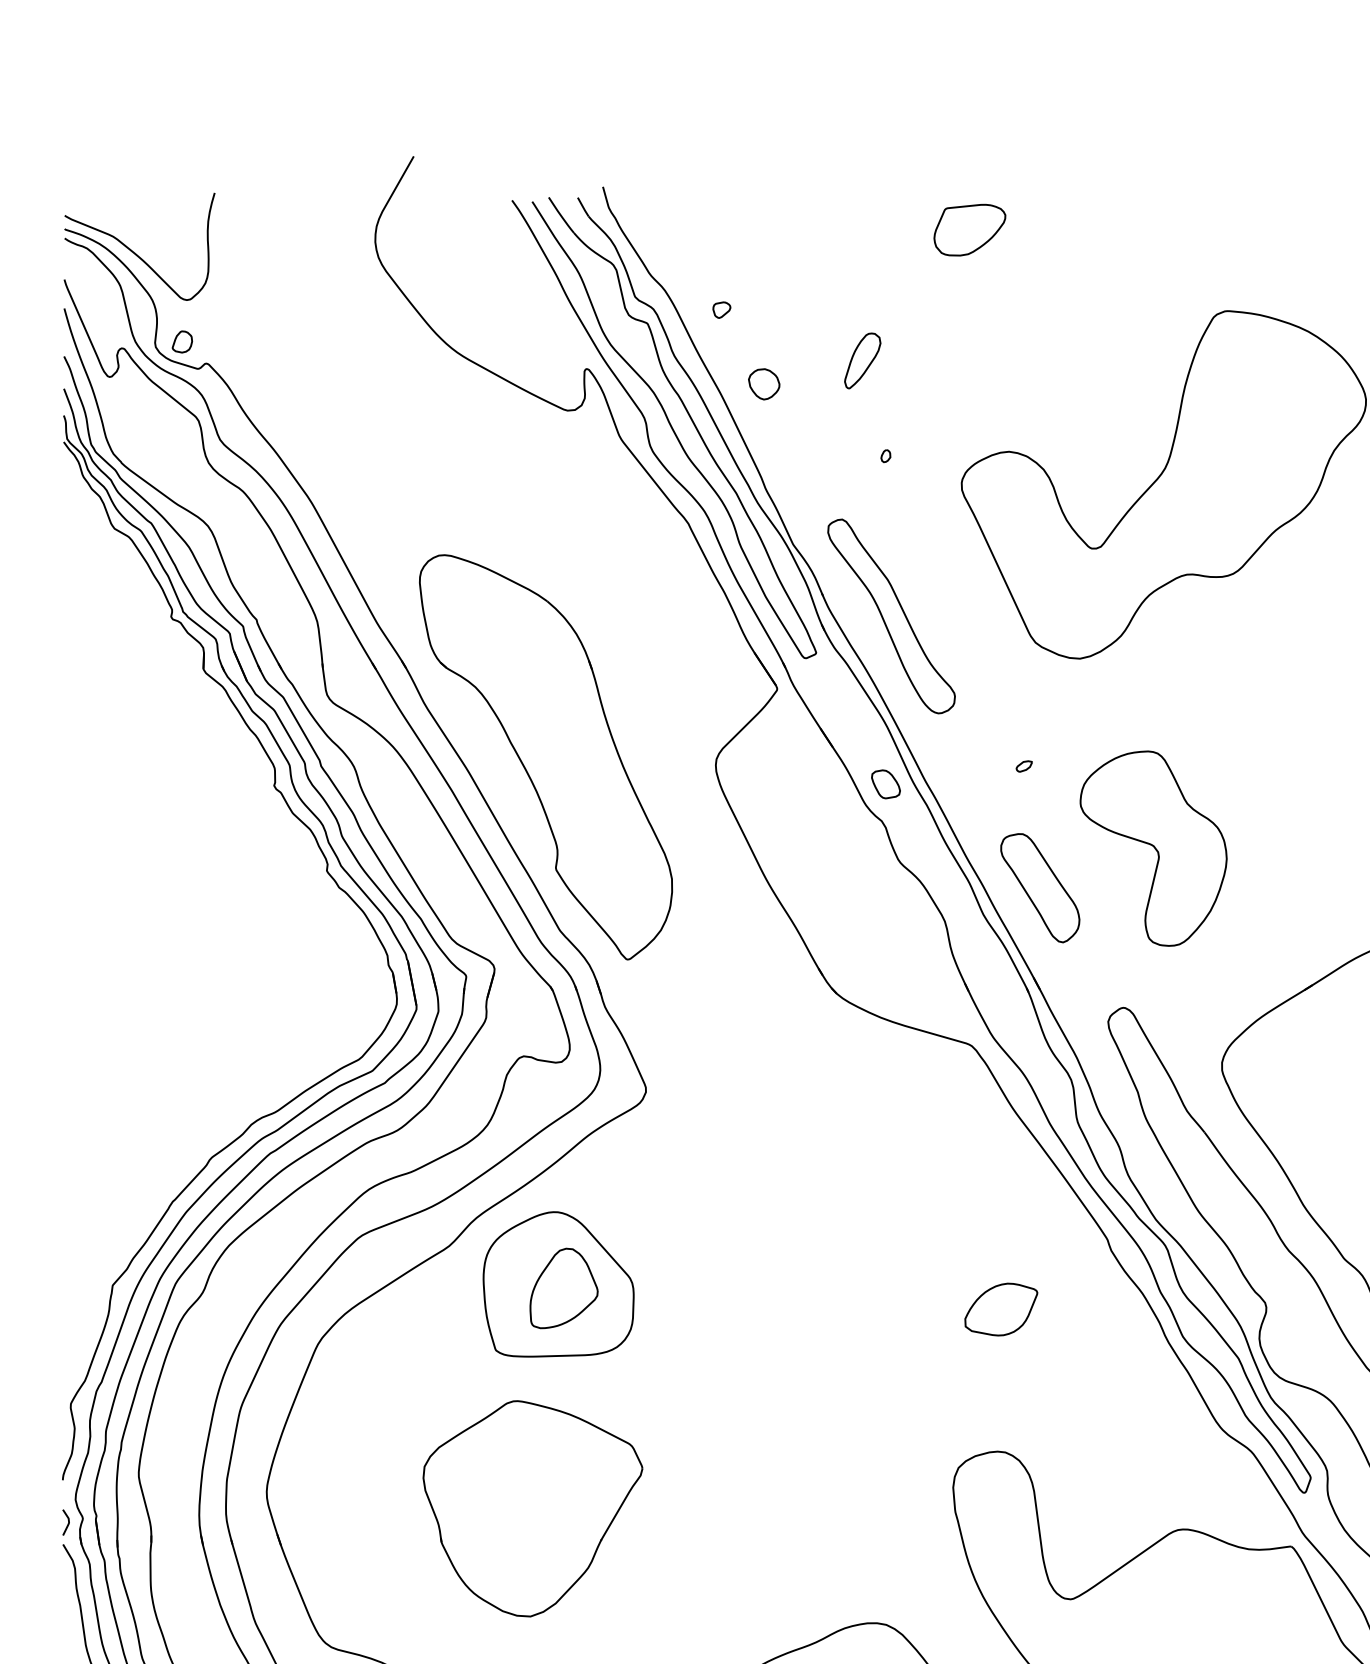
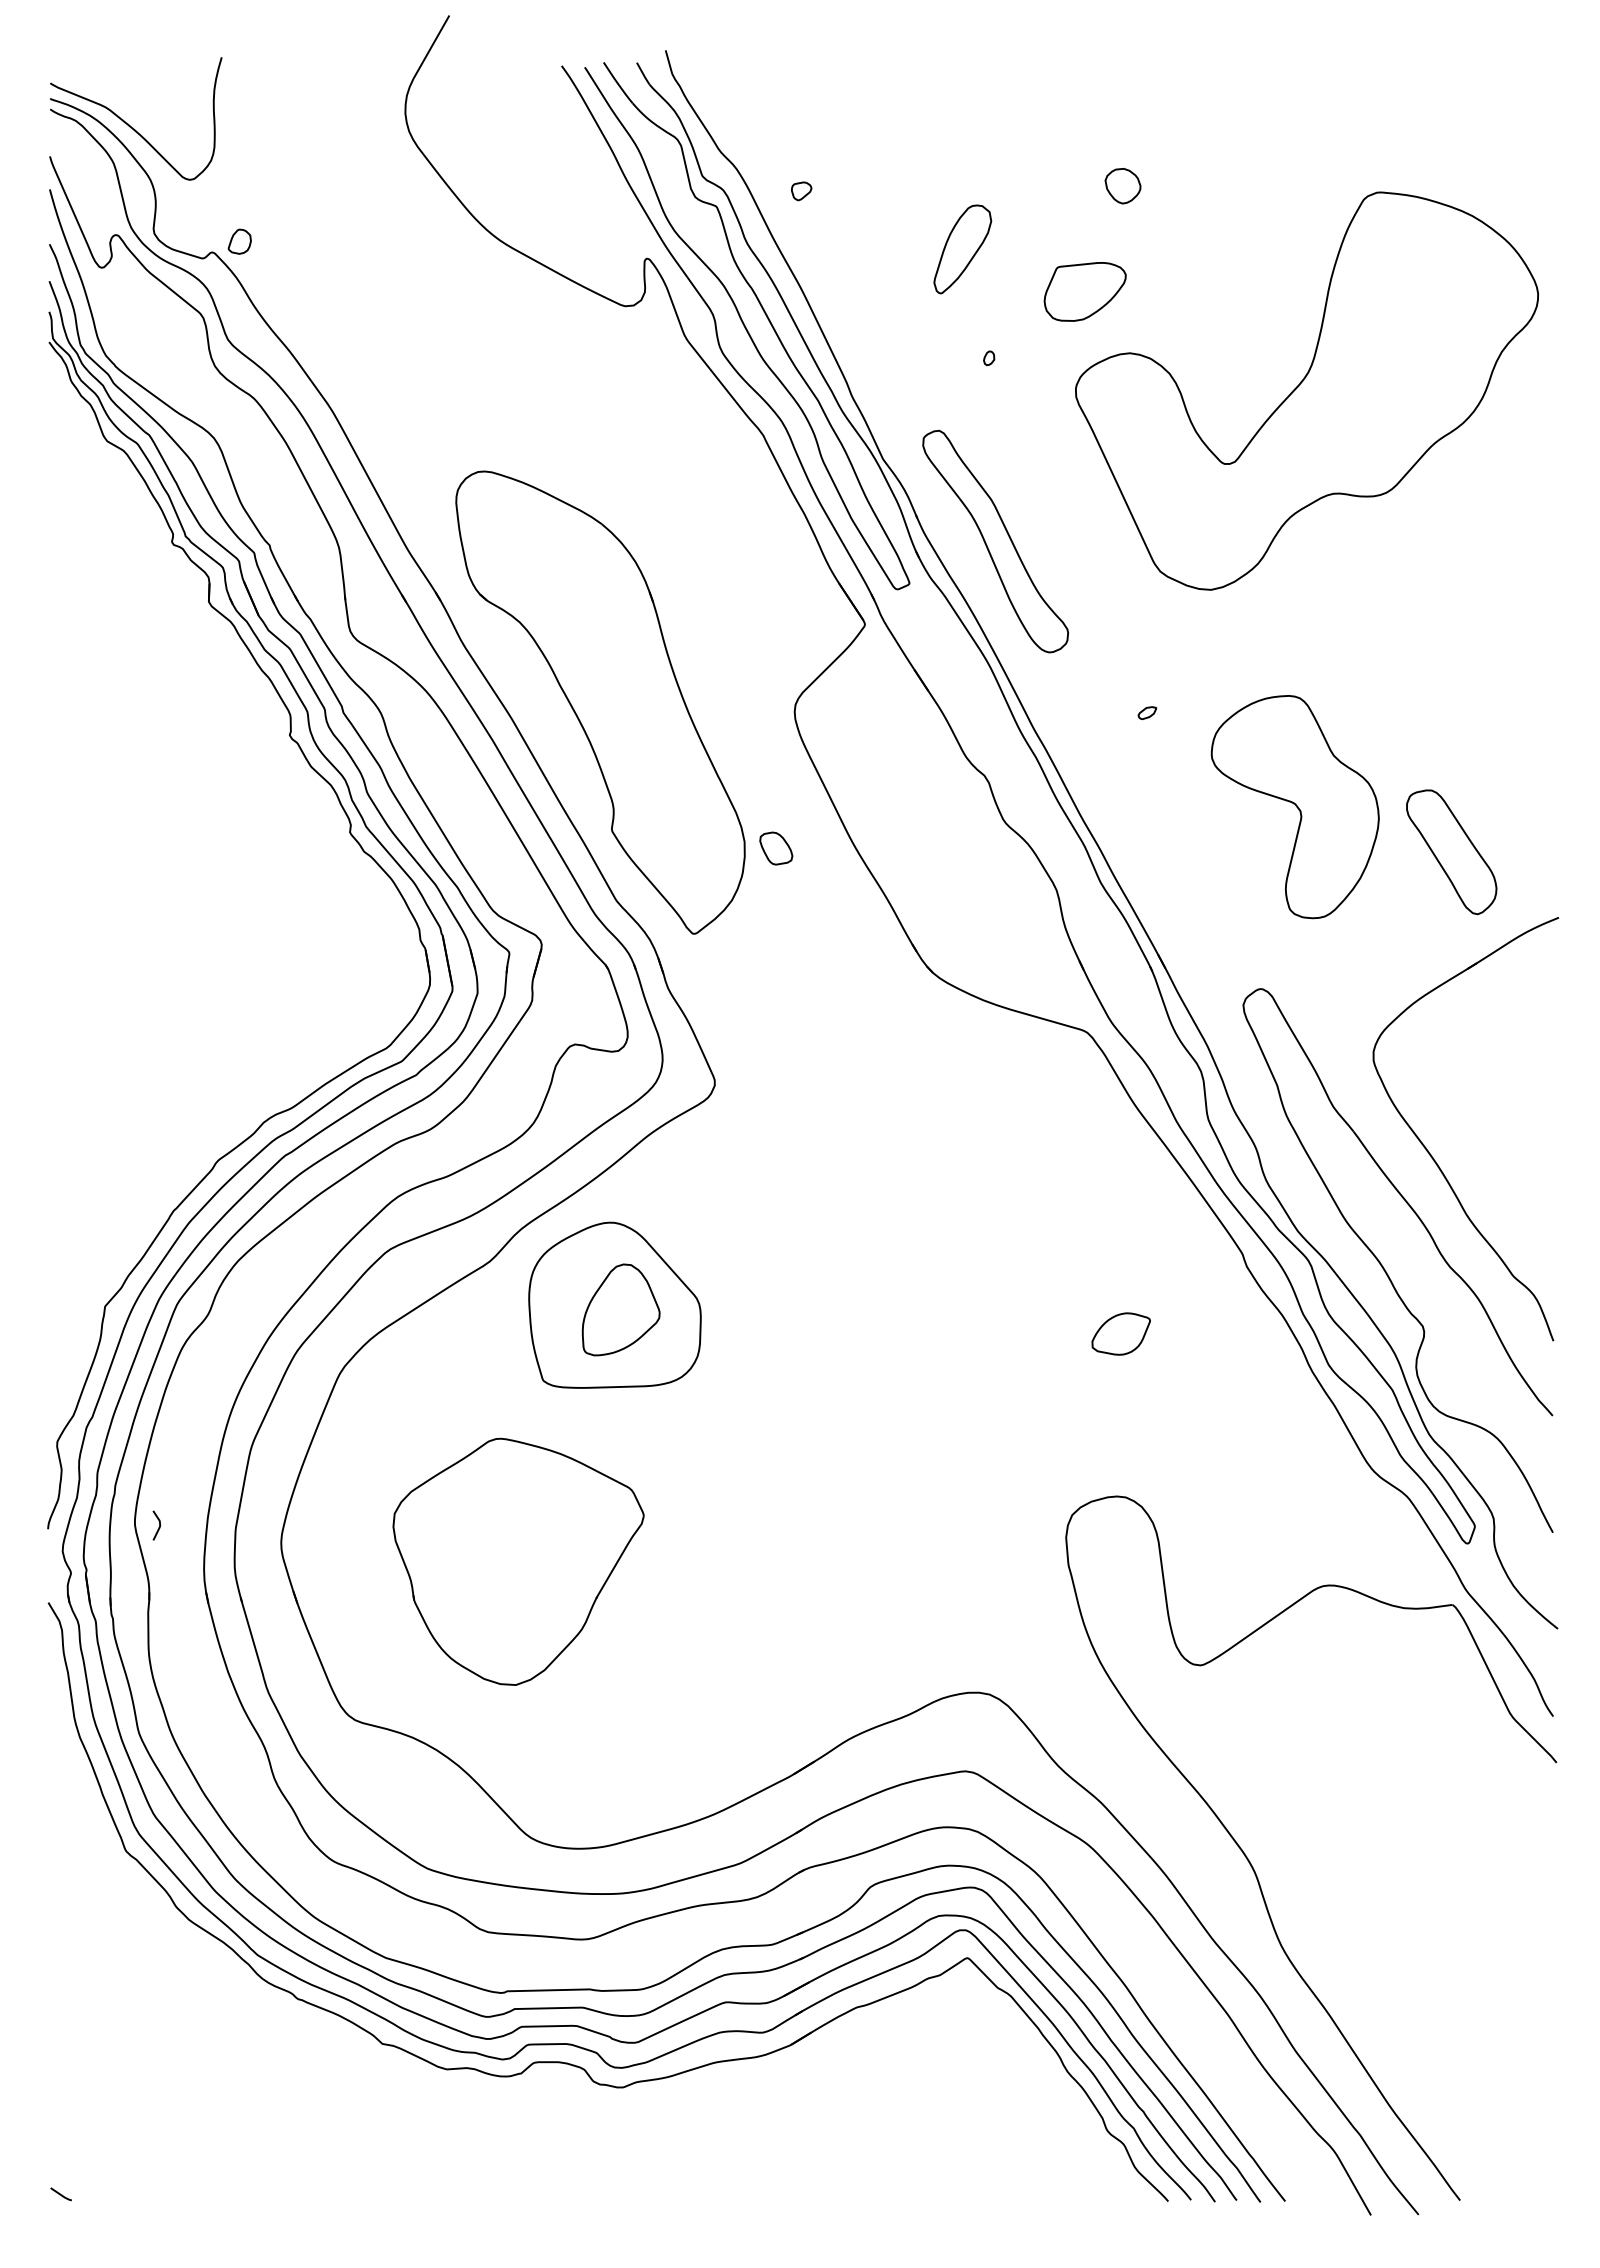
part: (969, 229) -> (1084, 291), moved
part: (182, 341) -> (239, 241), moved
part: (862, 361) -> (962, 249), size x1.4
part: (763, 384) -> (1122, 186), moved
part: (886, 784) -> (776, 848), moved
part: (1040, 888) -> (1451, 852), moved
part: (1001, 1309) -> (1121, 1333), size x0.7
part: (532, 1508) -> (518, 1561), moved
curve: (67, 1524) -> (158, 1527), moved

